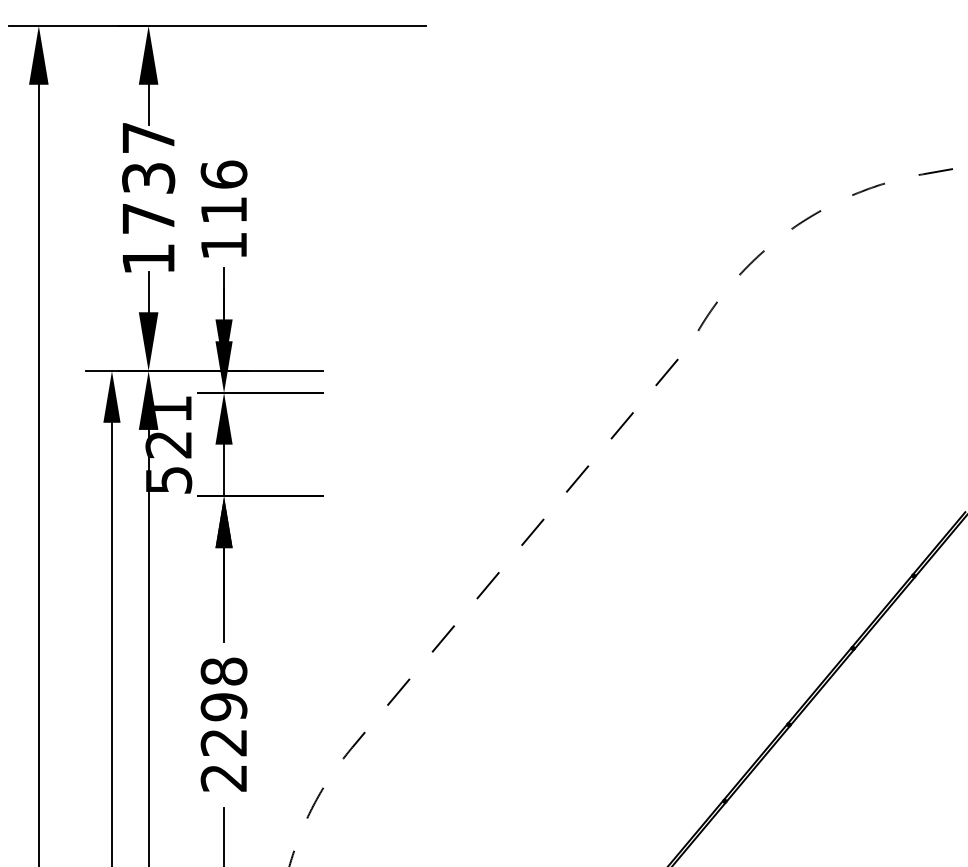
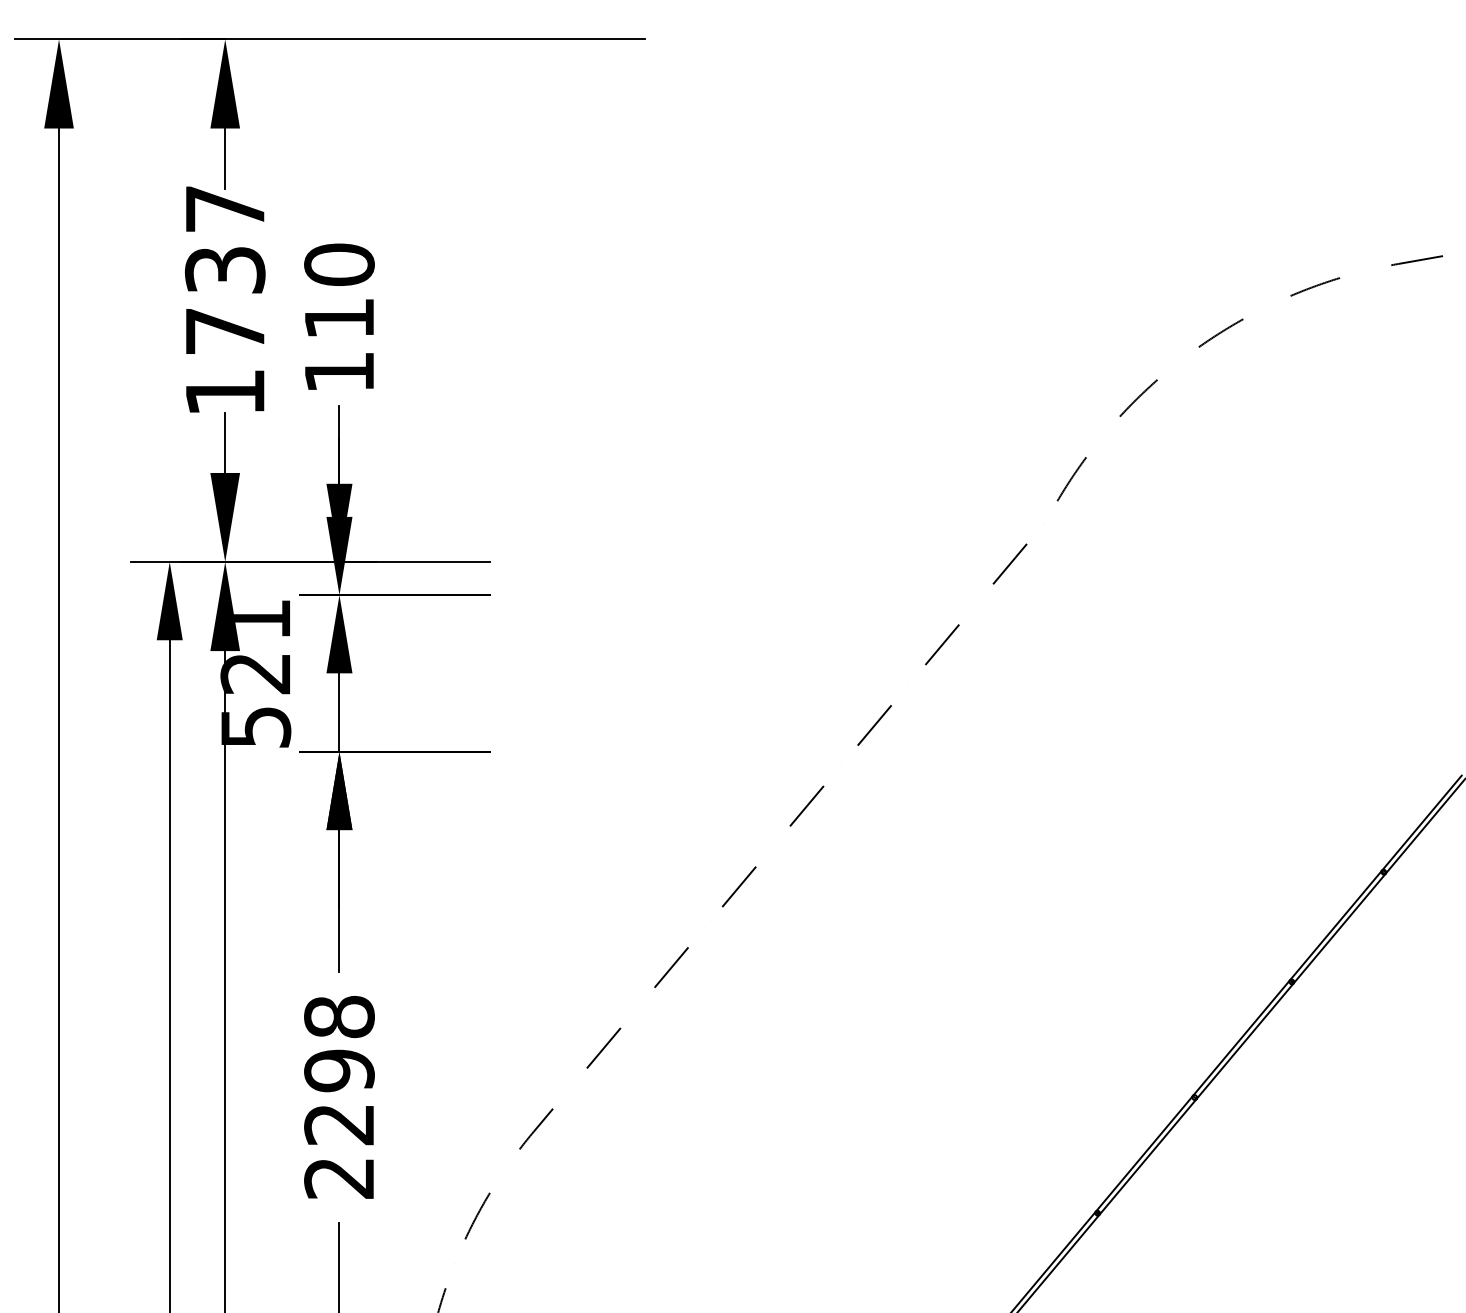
text: (223, 174) -> (338, 264), 116 -> 110

